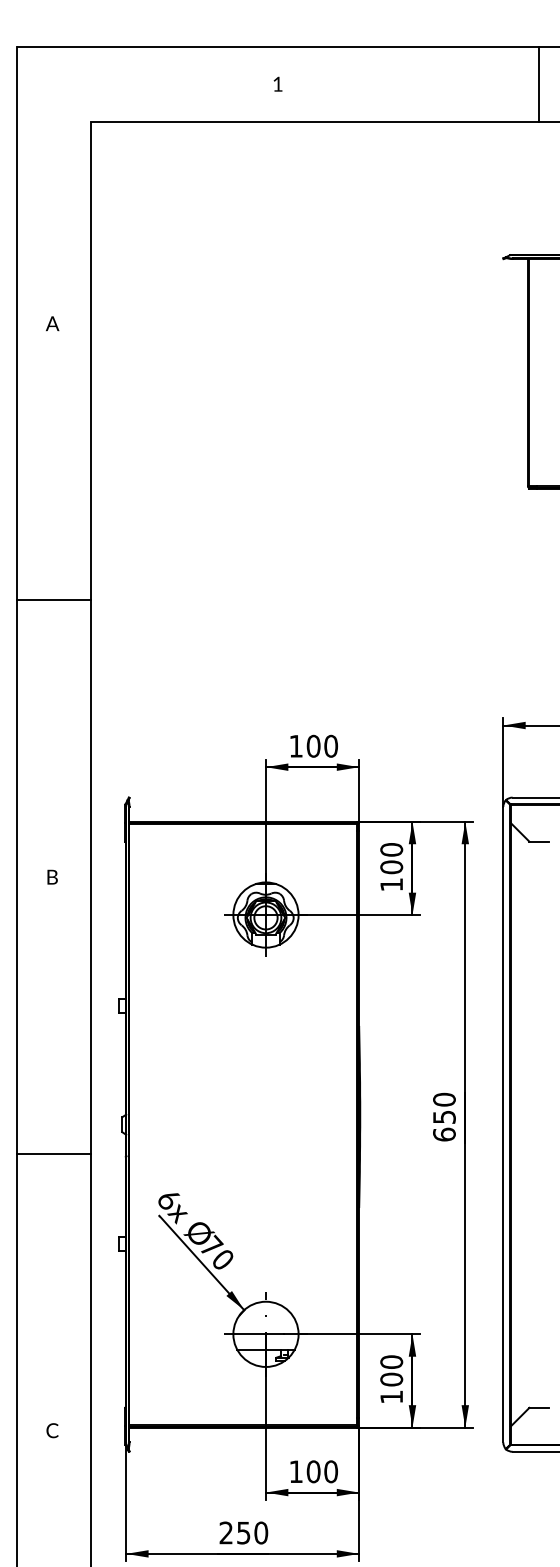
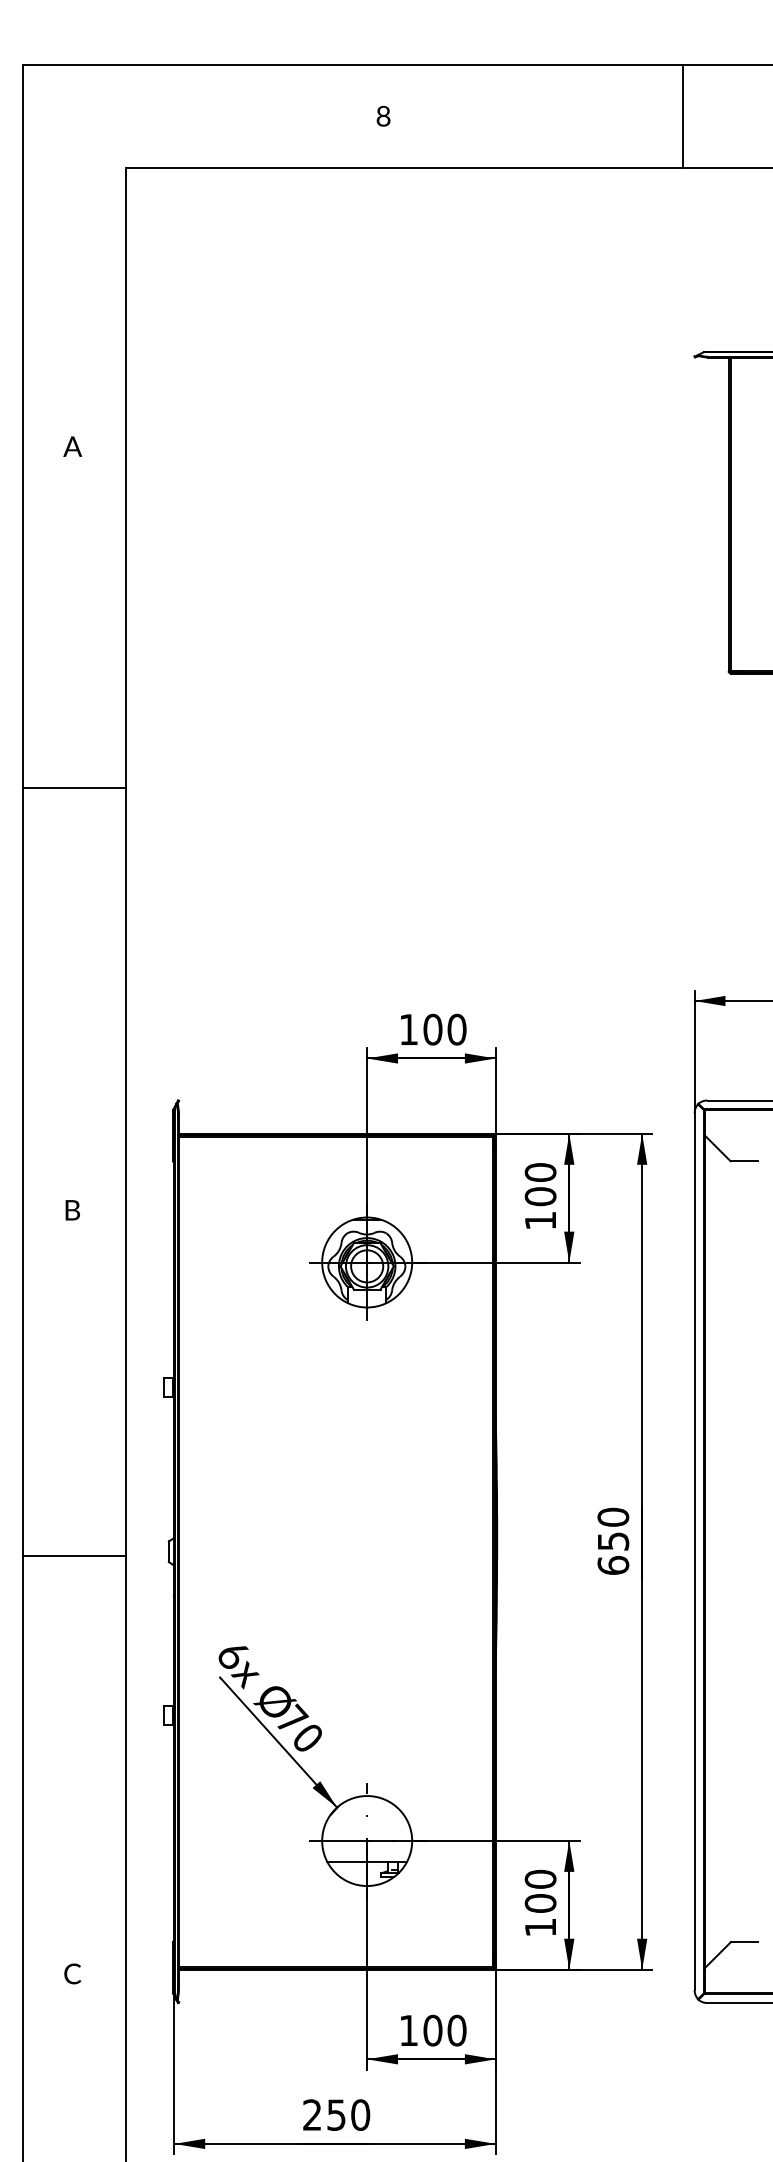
text: (277, 83) -> (383, 115), 1 -> 8
line: (538, 84) -> (682, 116), moved
line: (53, 600) -> (73, 788), moved
line: (53, 1153) -> (73, 1555), moved

